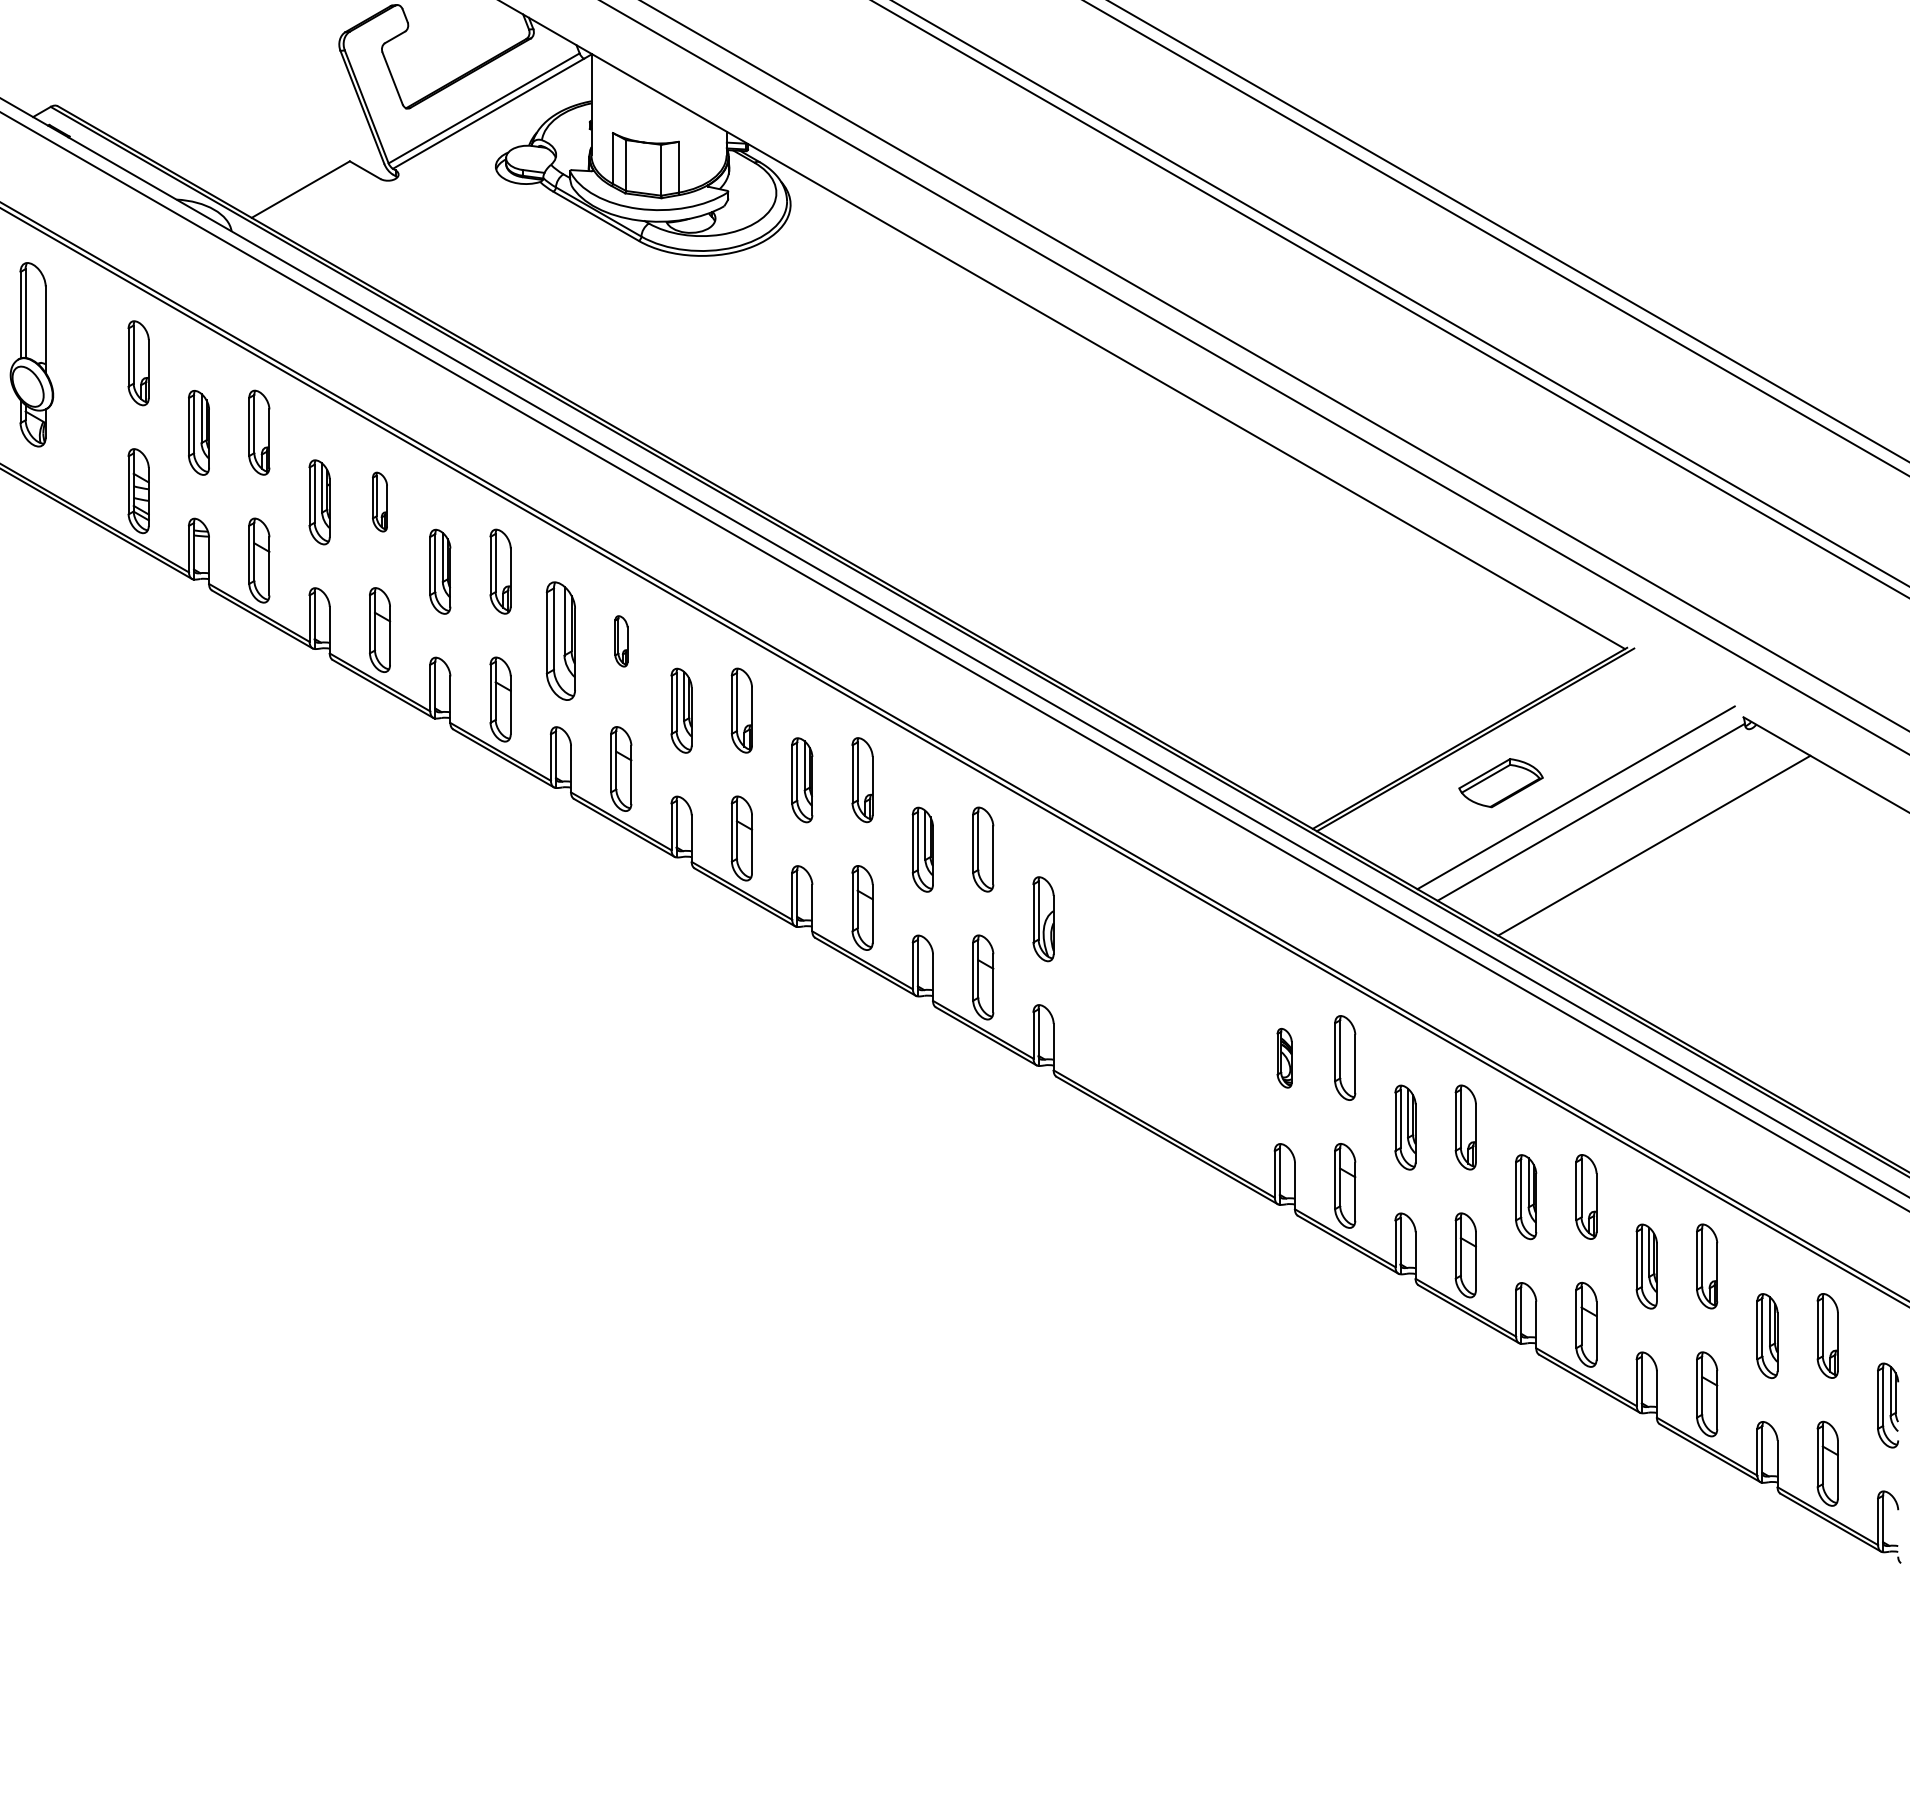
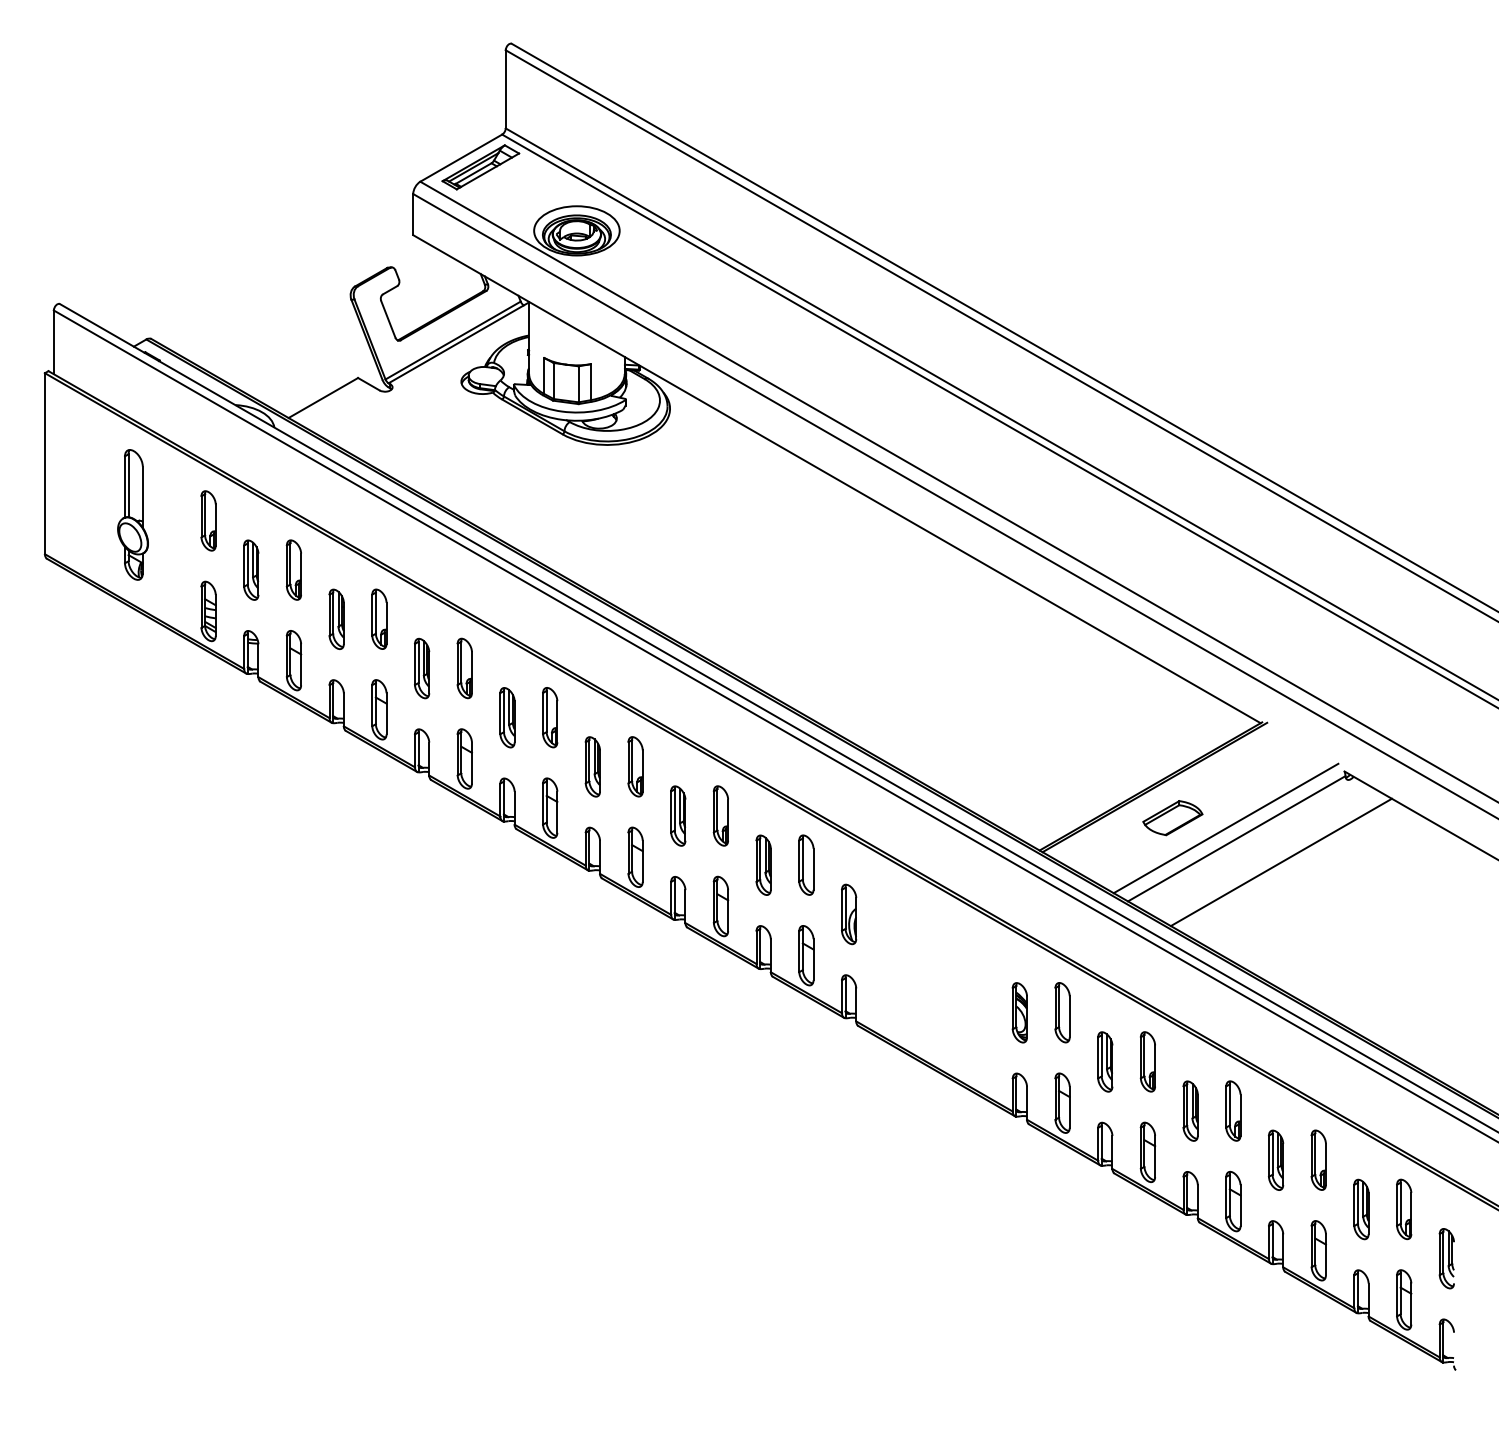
part: (380, 501) -> (379, 618), size x1.43
part: (560, 640) -> (507, 717), size x0.71
part: (621, 640) -> (550, 717), size x1.67
part: (1284, 1057) -> (1019, 1012), size x1.43

